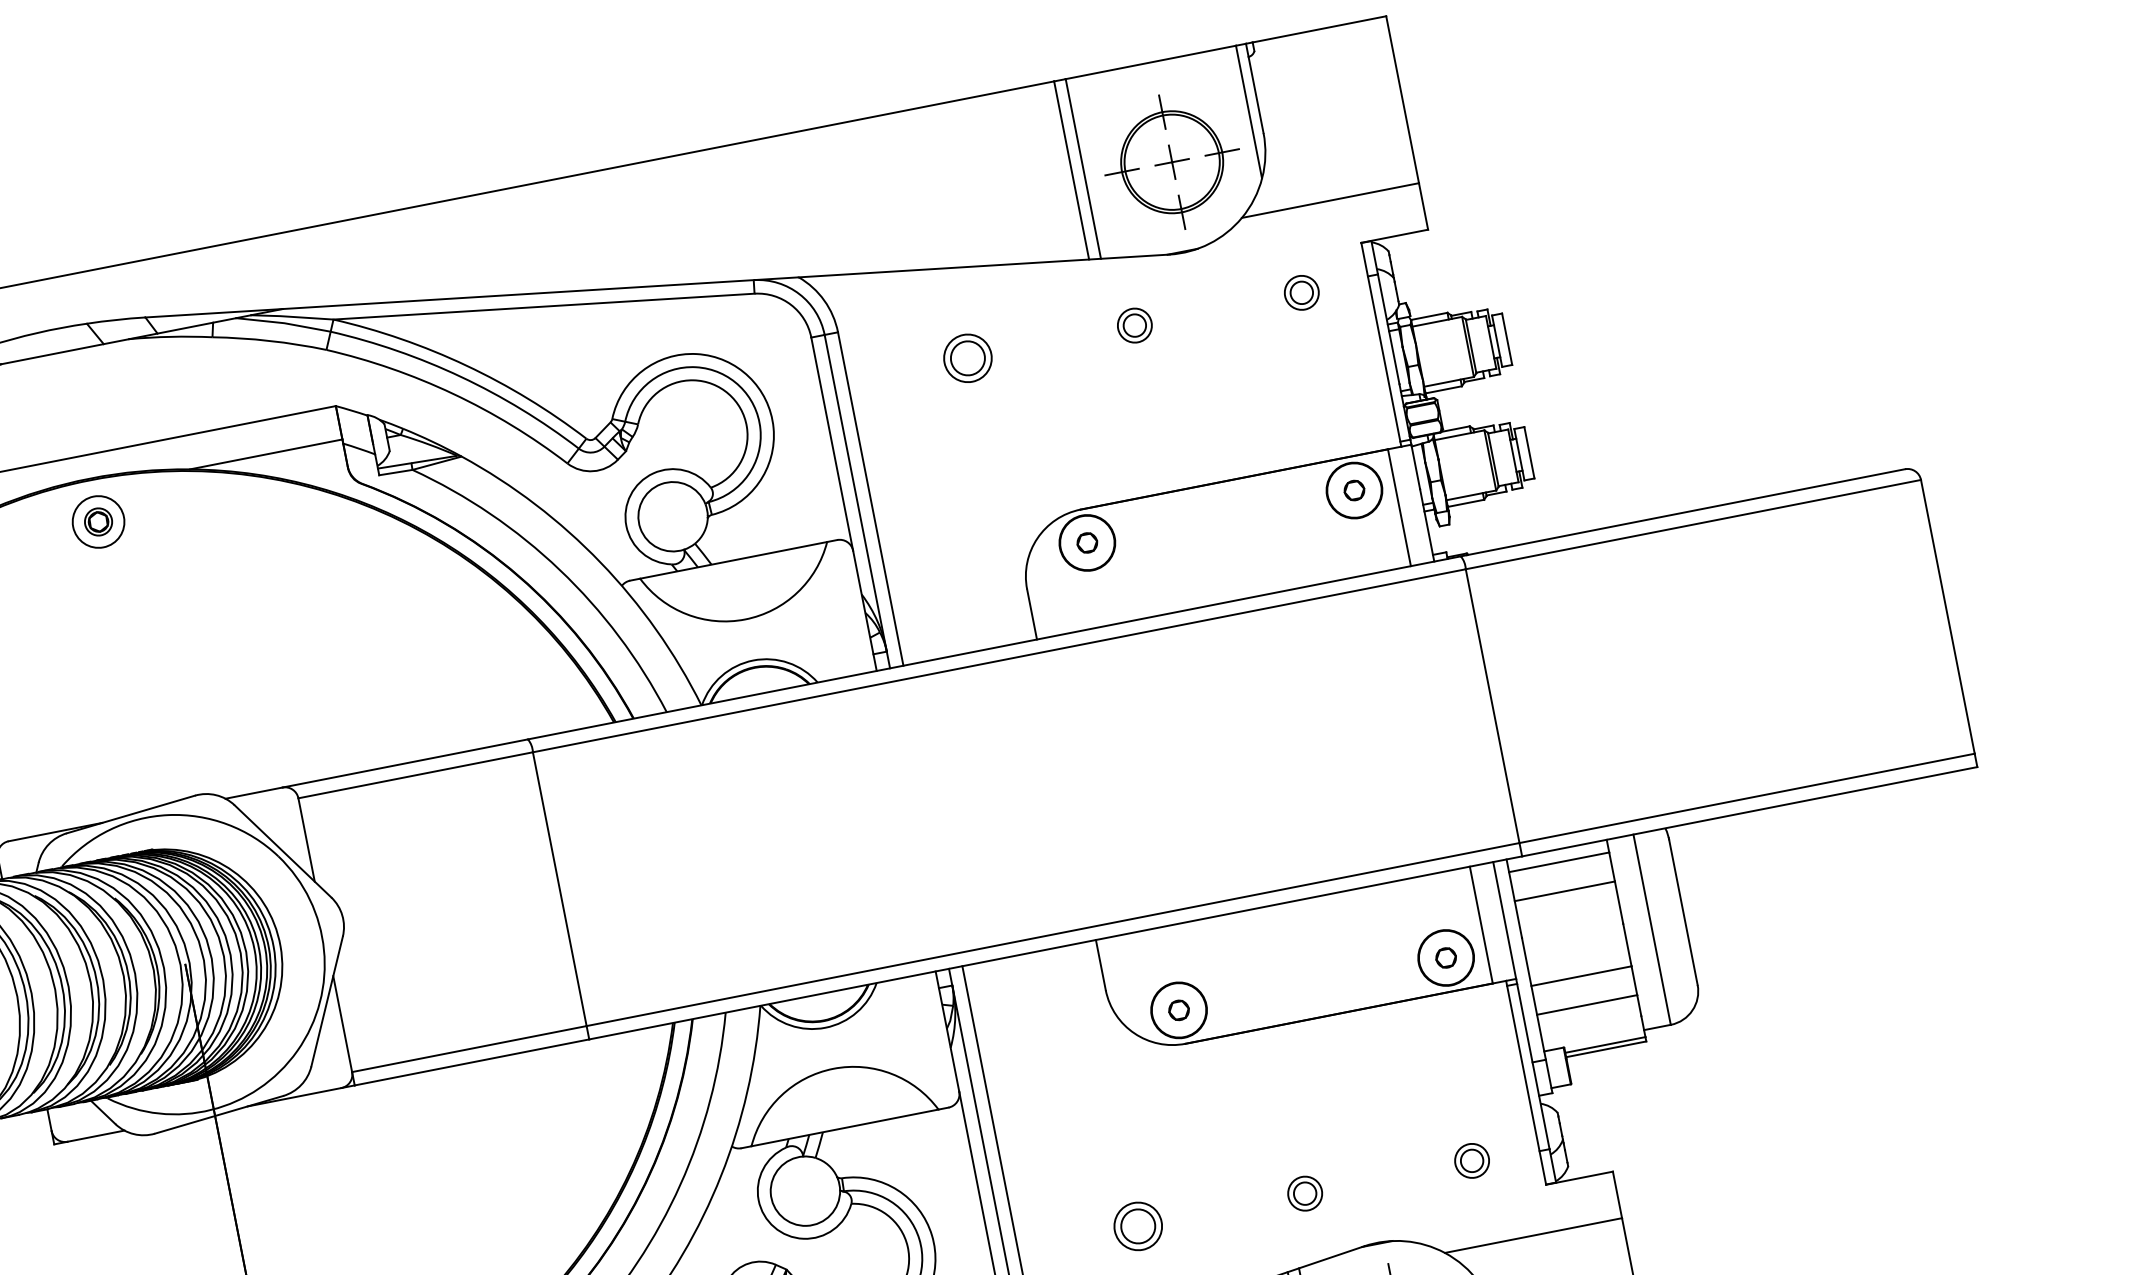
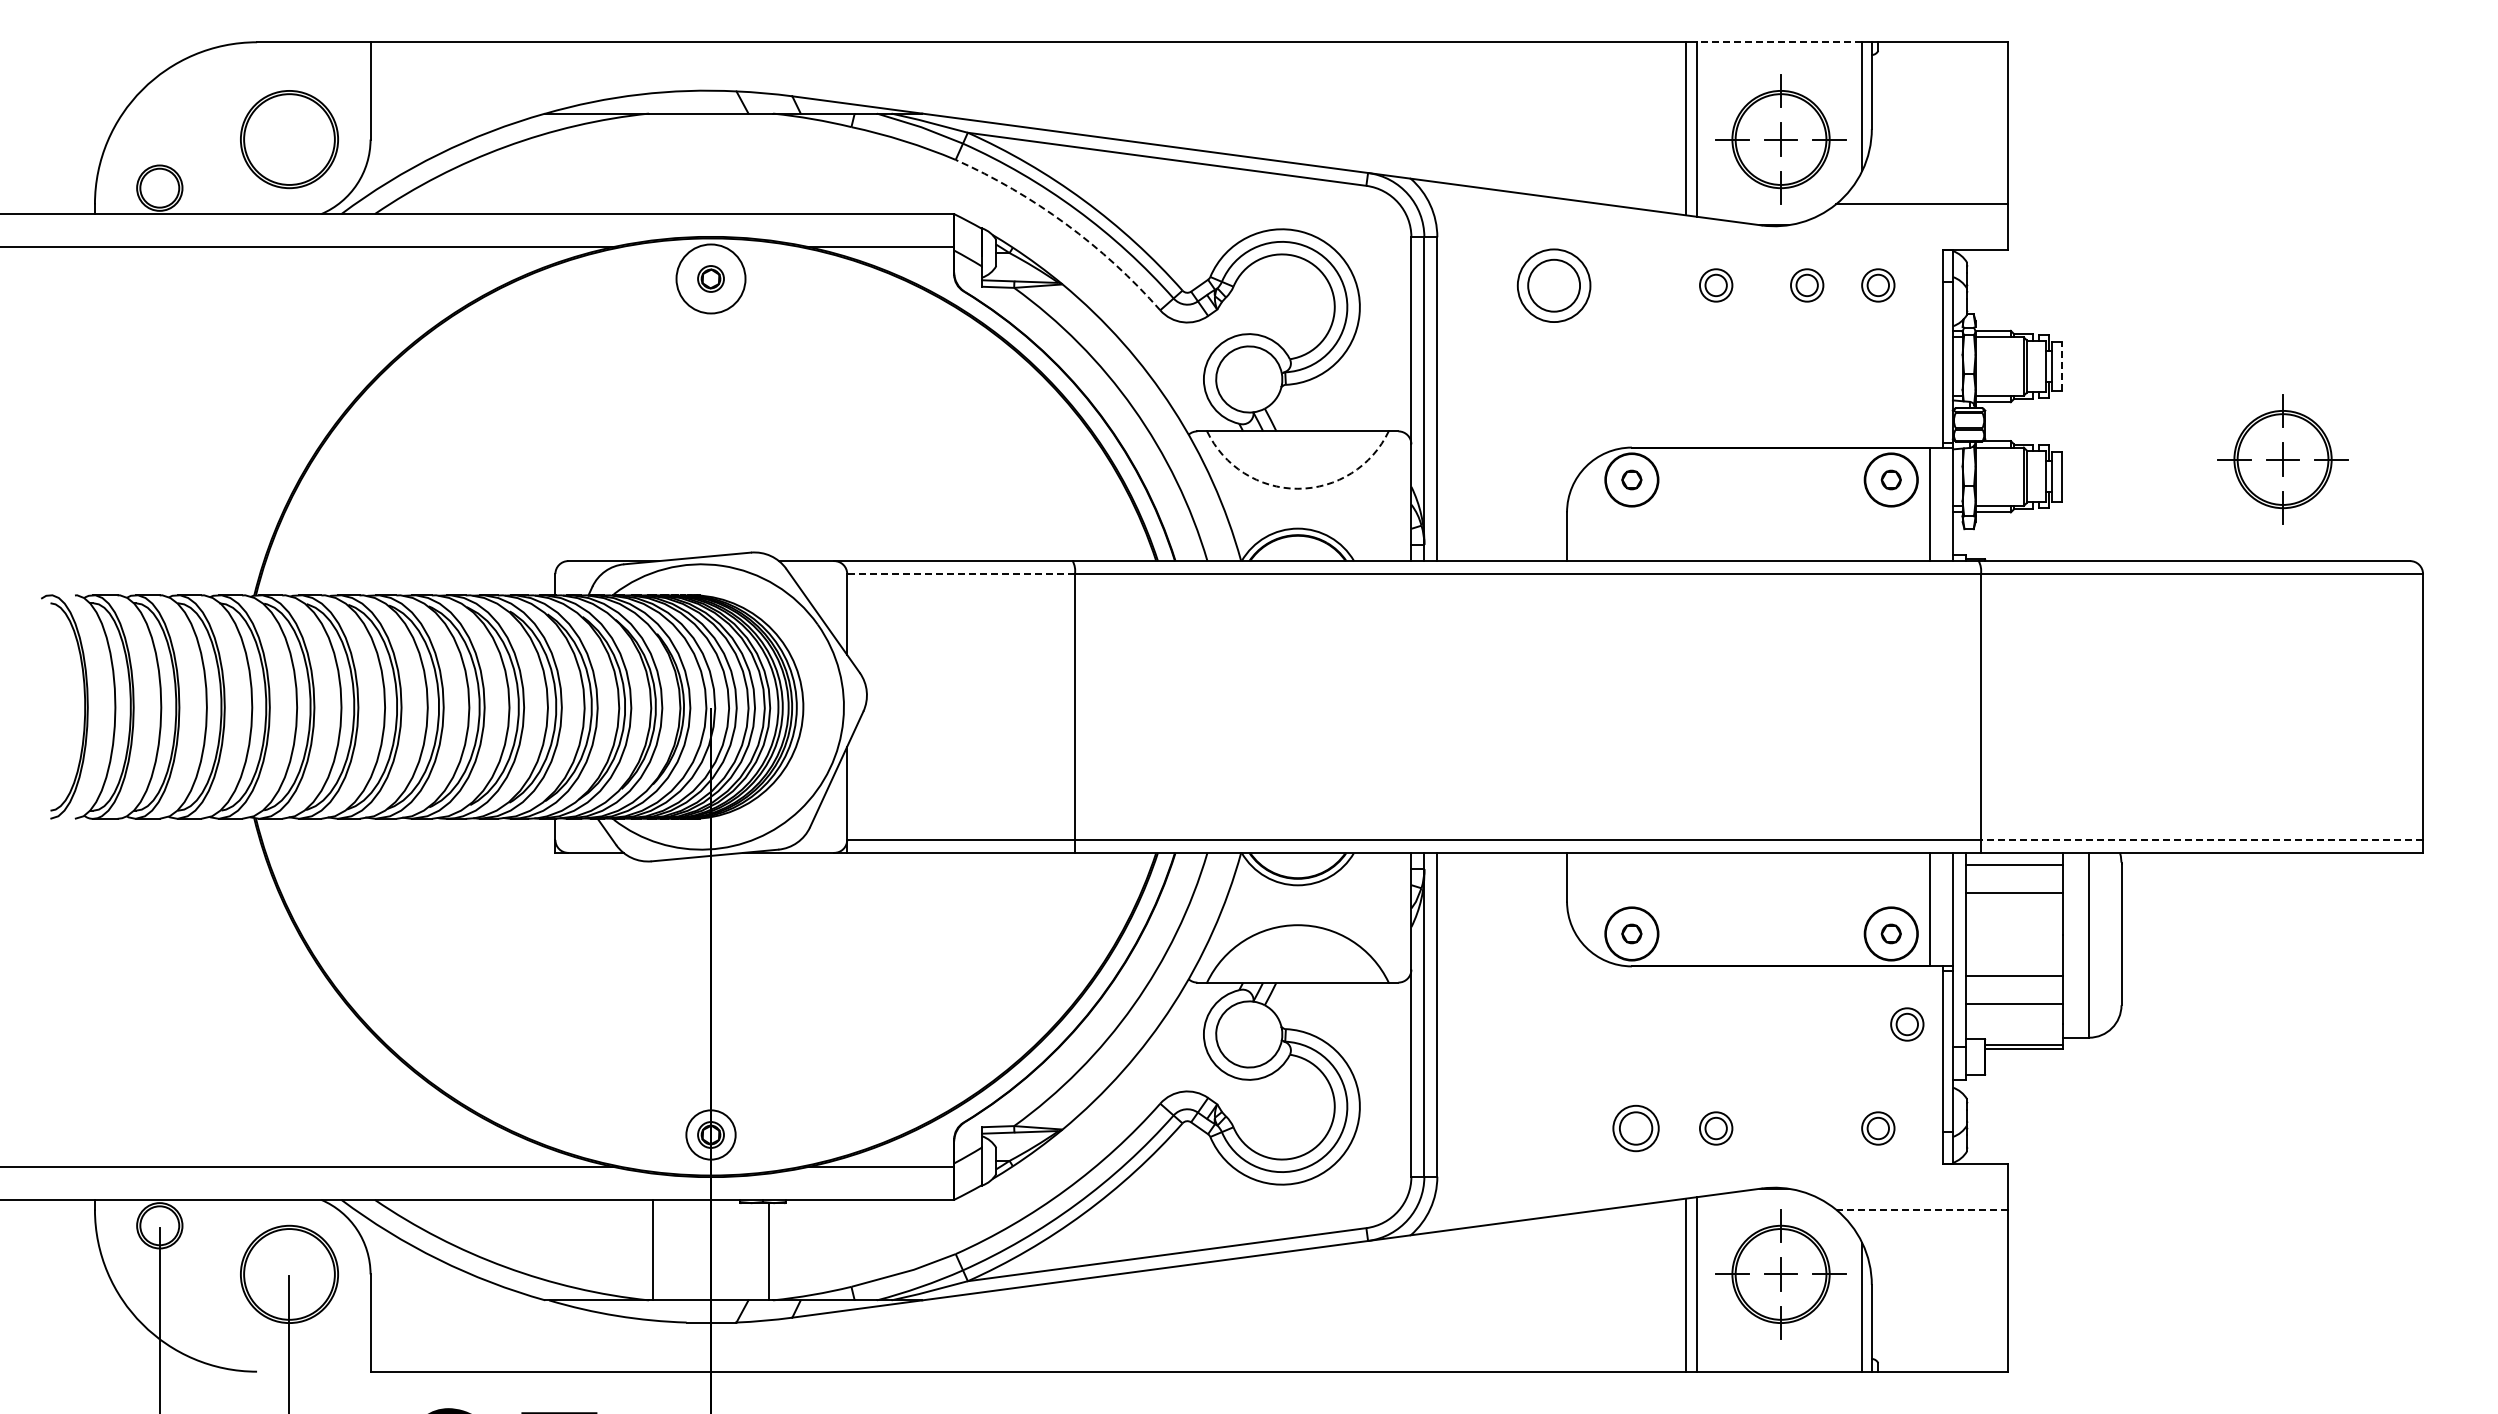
line: (1150, 62) -> (1779, 42), solid -> dashed
part: (1228, 307) -> (1807, 285), added
line: (1506, 339) -> (2061, 366), solid -> dashed
part: (967, 357) -> (1553, 284), size x1.6
part: (1753, 390) -> (2282, 459), added
arc: (453, 394) -> (1066, 224), solid -> dashed
circle: (97, 521) -> (710, 278), size x1.4
arc: (744, 619) -> (1297, 488), solid -> dashed
line: (416, 775) -> (961, 574), solid -> dashed
line: (1746, 798) -> (2201, 839), solid -> dashed
part: (1481, 1047) -> (1907, 1024), added
part: (1137, 1226) -> (1635, 1128), moved
line: (1533, 1235) -> (1922, 1209), solid -> dashed

